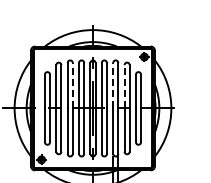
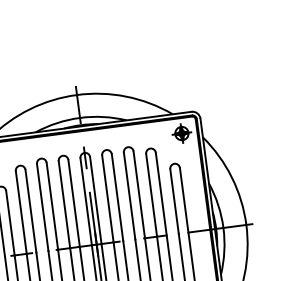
line: (72, 85) -> (51, 205), dashed -> solid
line: (113, 85) -> (130, 195), dashed -> solid
line: (124, 86) -> (151, 194), dashed -> solid

